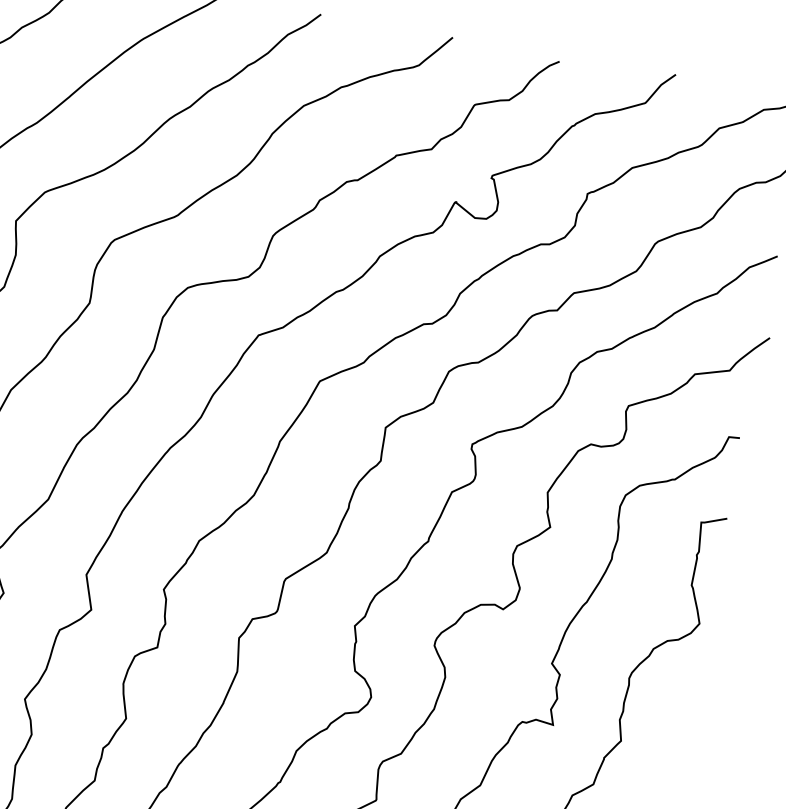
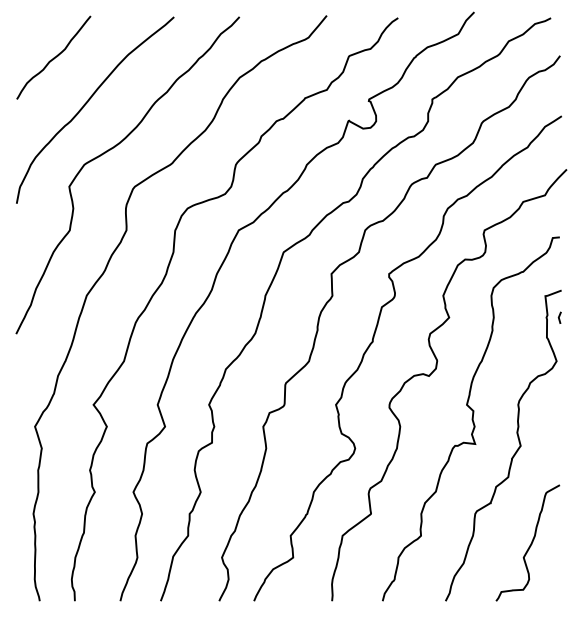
line: (716, 558) -> (559, 317), added

